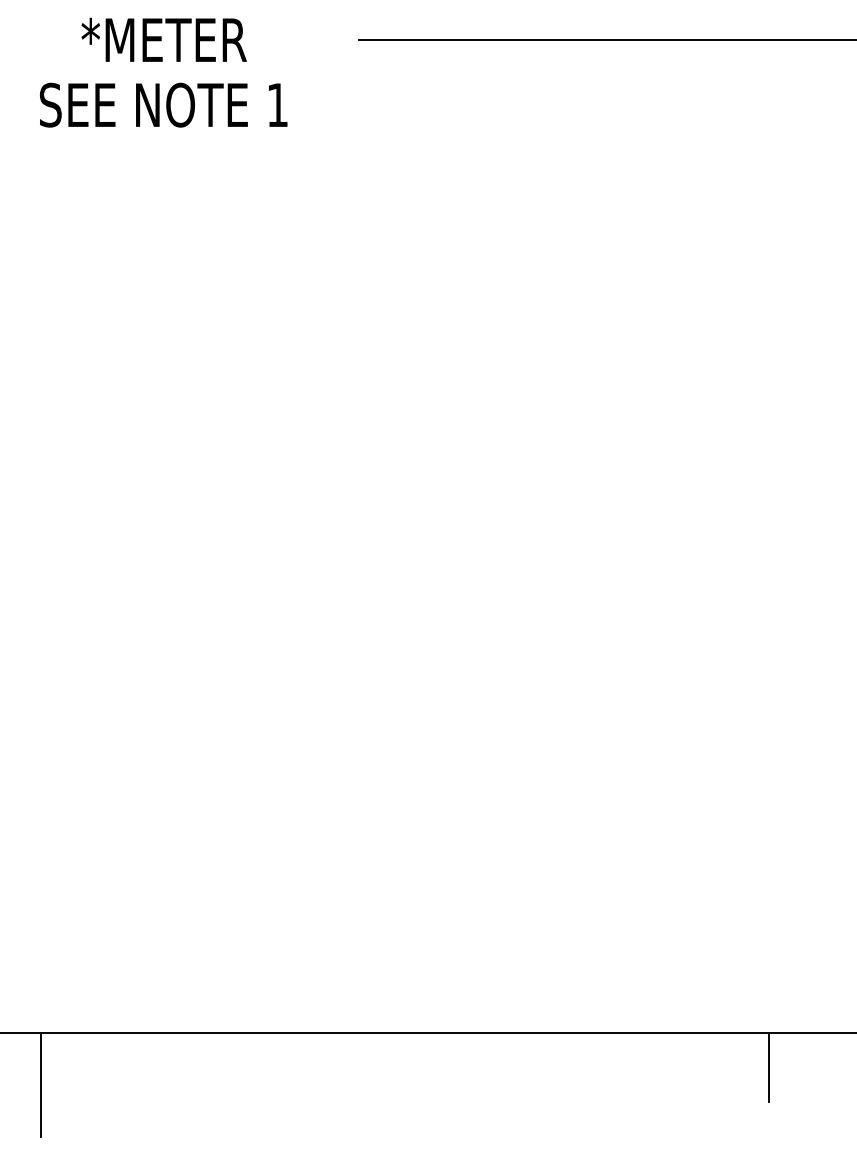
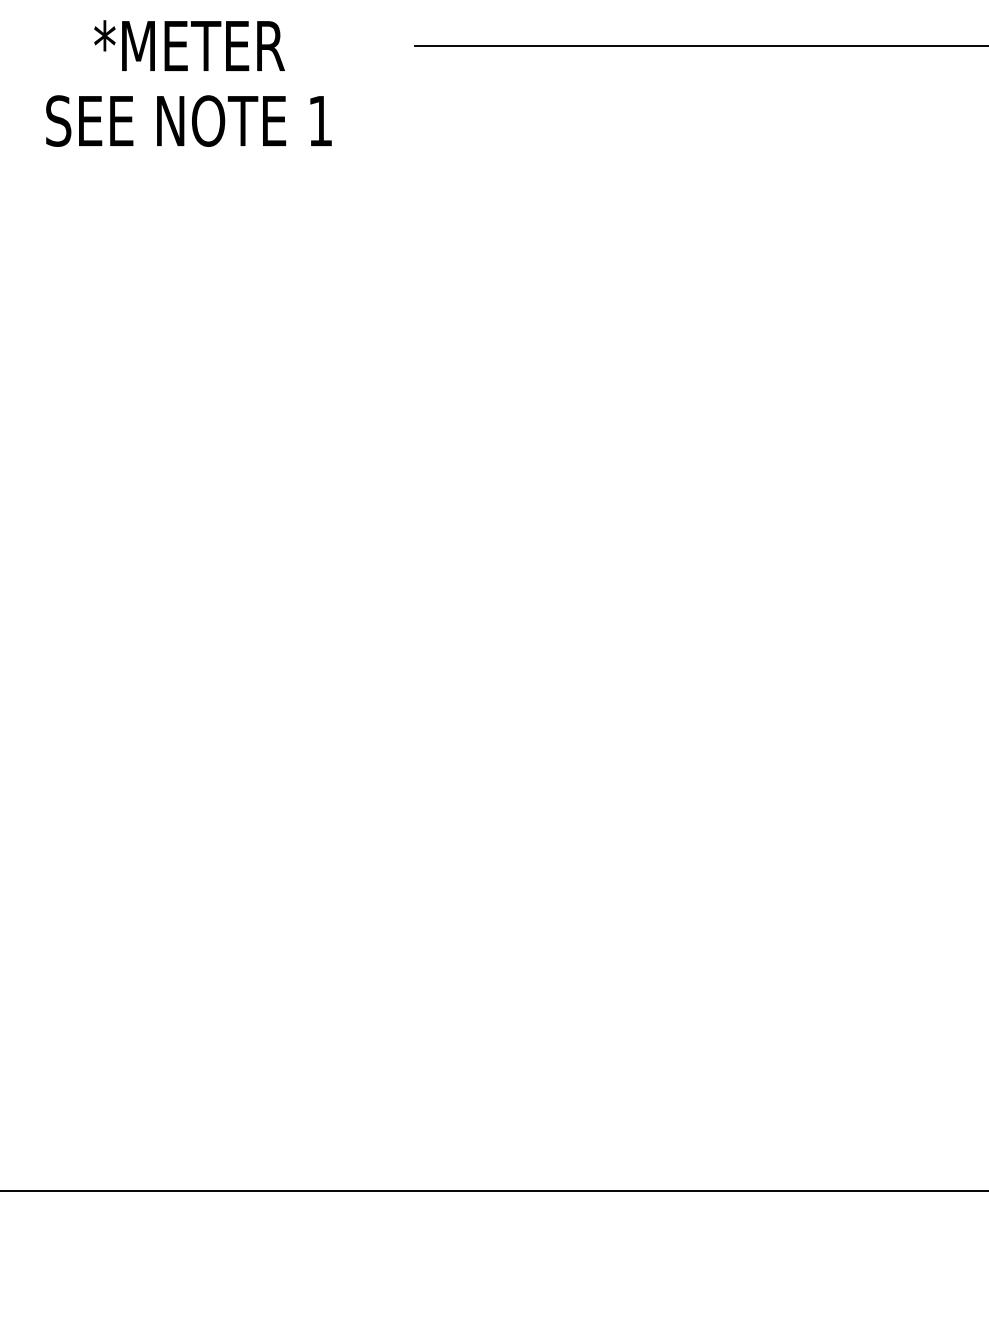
line: (769, 1067) -> (887, 1231), removed
line: (41, 1084) -> (47, 1251), removed

